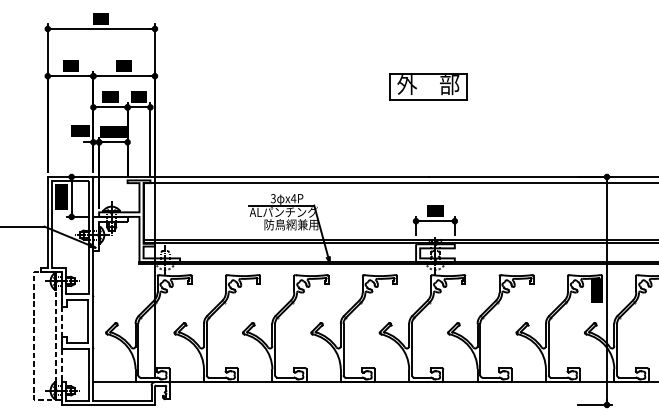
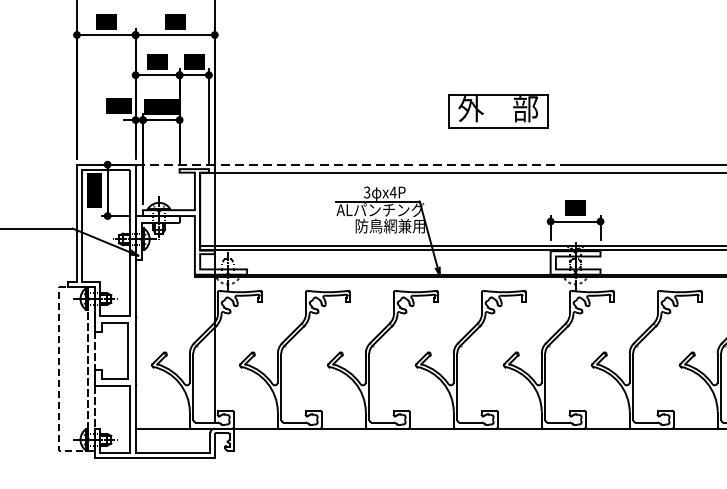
part: (428, 86) -> (498, 111), moved
line: (260, 177) -> (350, 165), solid -> dashed

